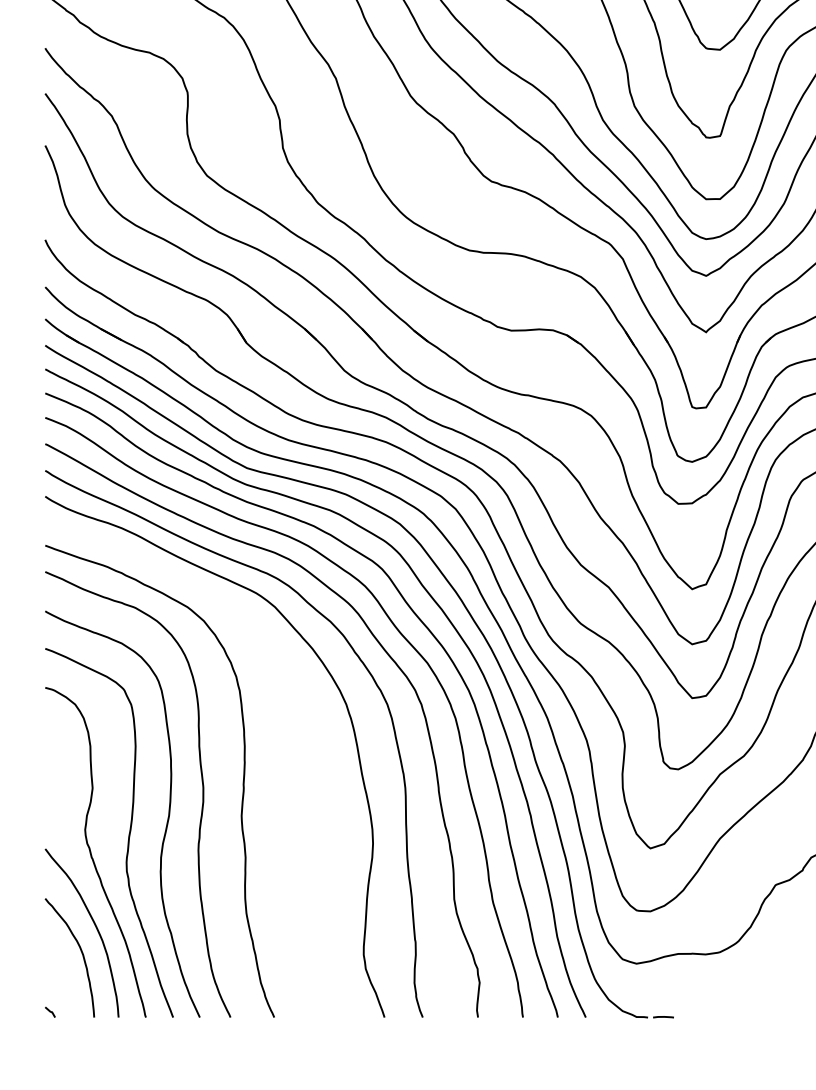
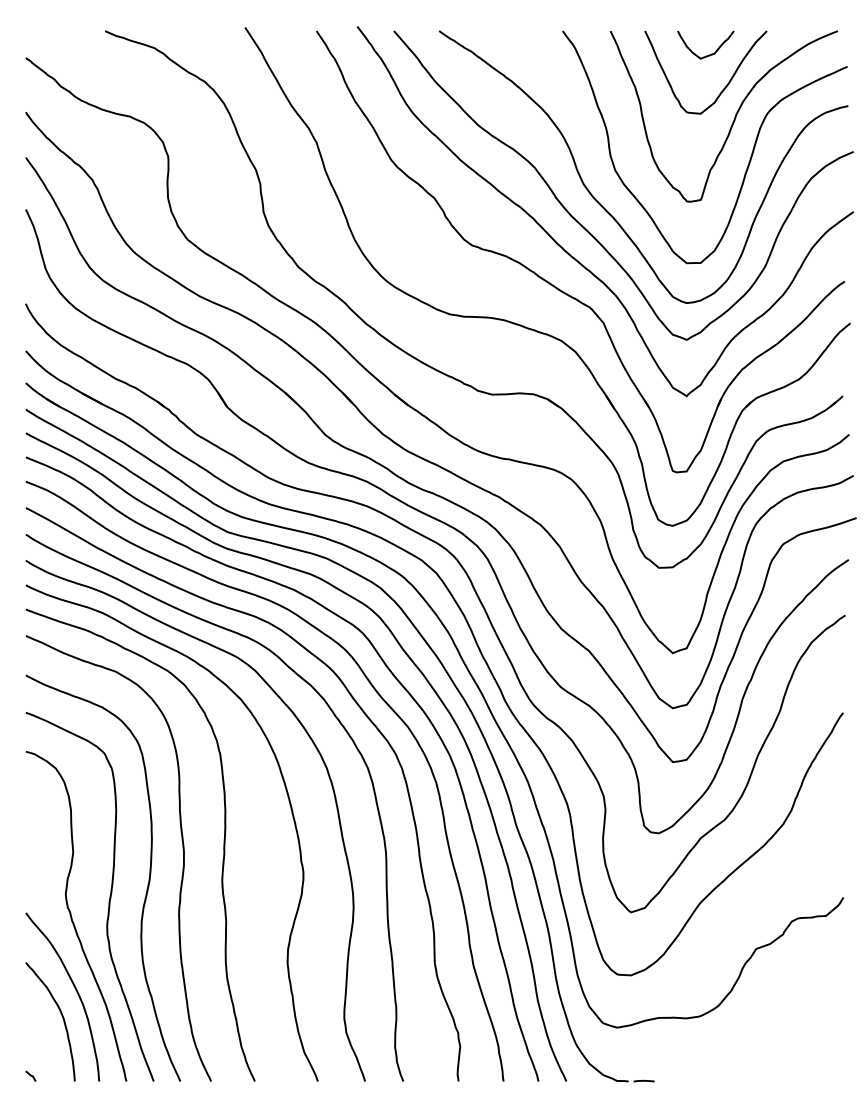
curve: (307, 737) -> (288, 801), added

